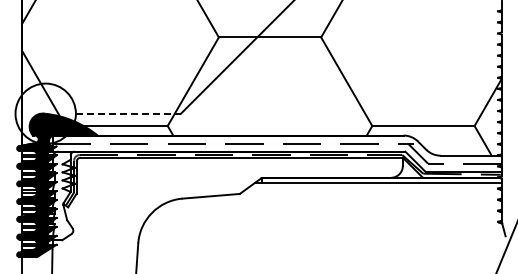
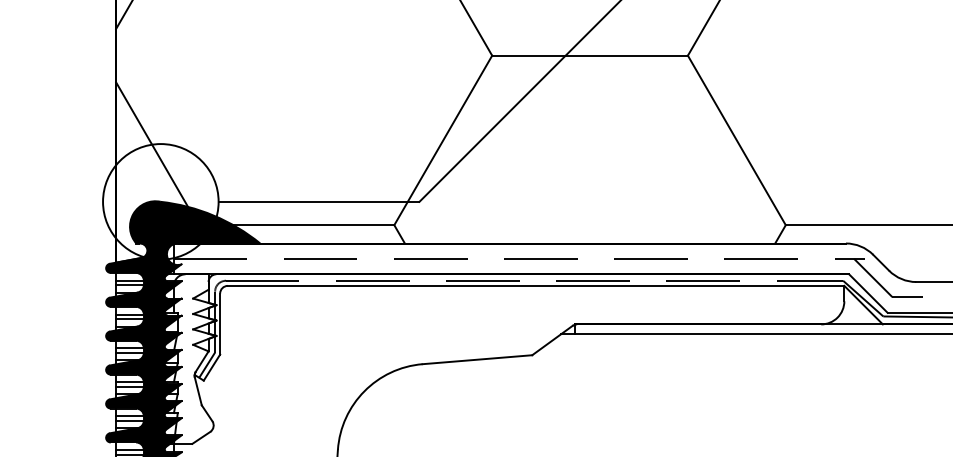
line: (128, 113) -> (319, 201), dashed -> solid

